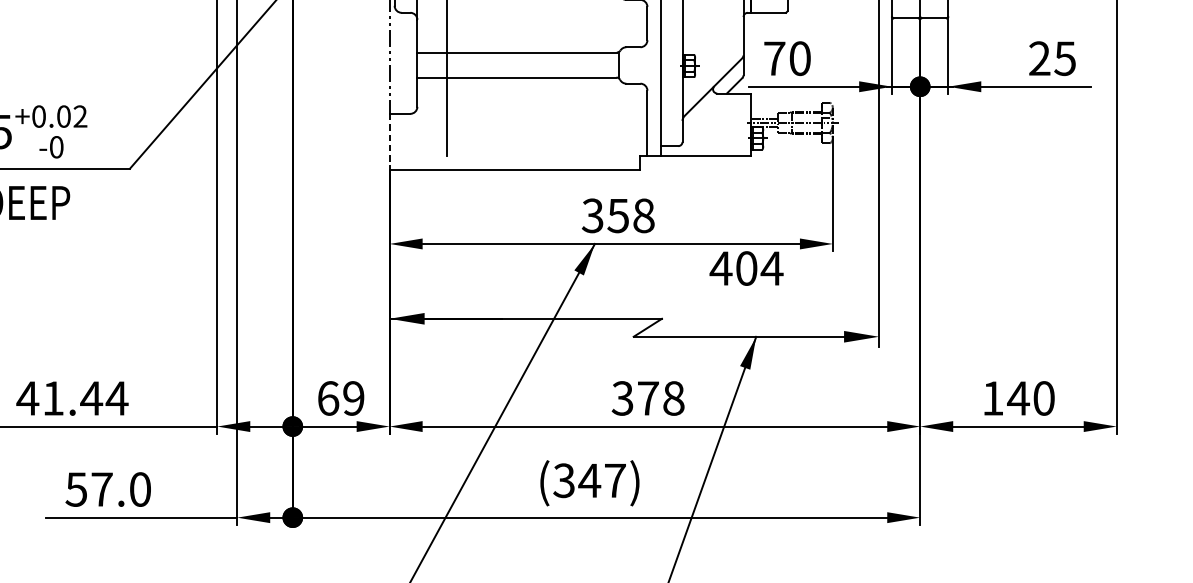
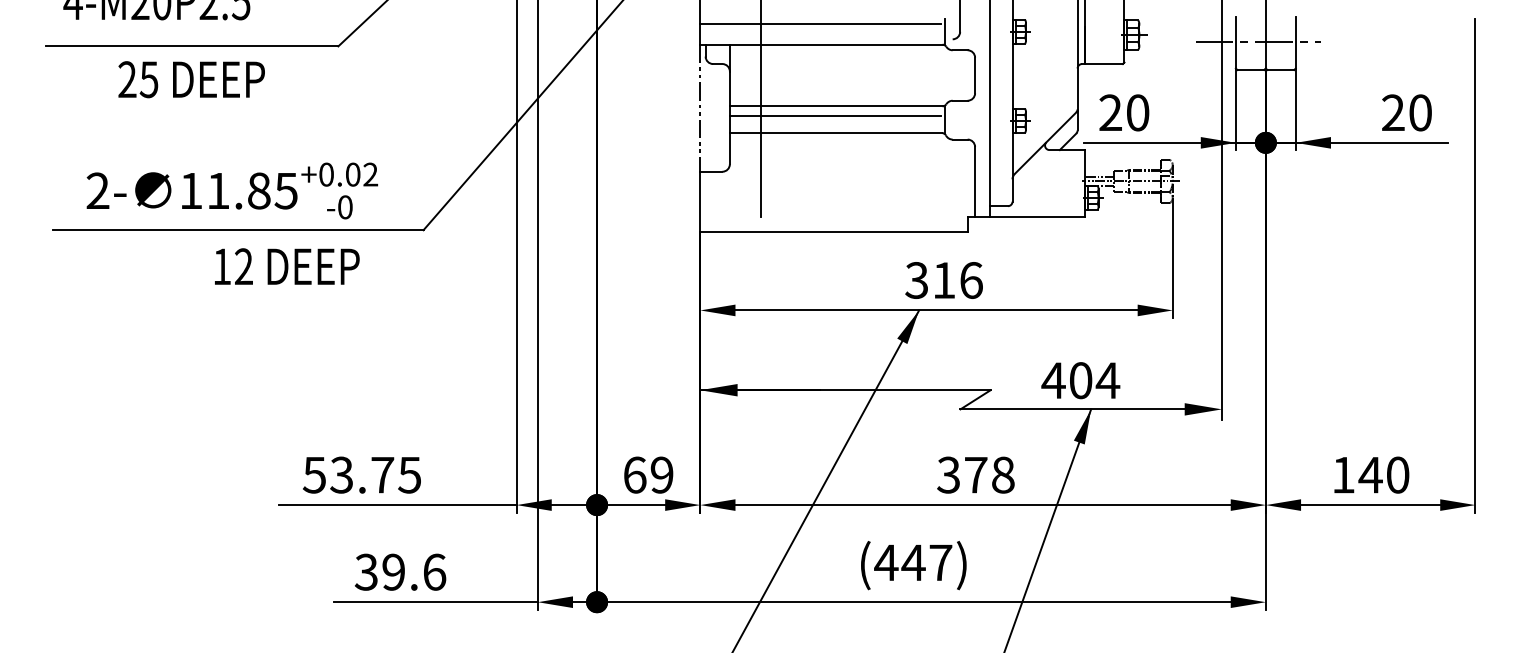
text: (774, 58) -> (1110, 112), 70 -> 20
text: (1064, 58) -> (1419, 112), 25 -> 20
line: (515, 61) -> (834, 115), added
line: (389, 141) -> (700, 201), dashed -> solid
text: (630, 215) -> (957, 280), 358 -> 316
text: (746, 268) -> (1080, 380), moved
text: (72, 397) -> (362, 474), 41.44 -> 53.75
text: (564, 480) -> (886, 562), (347) -> (447)
text: (108, 488) -> (400, 571), 57.0 -> 39.6

